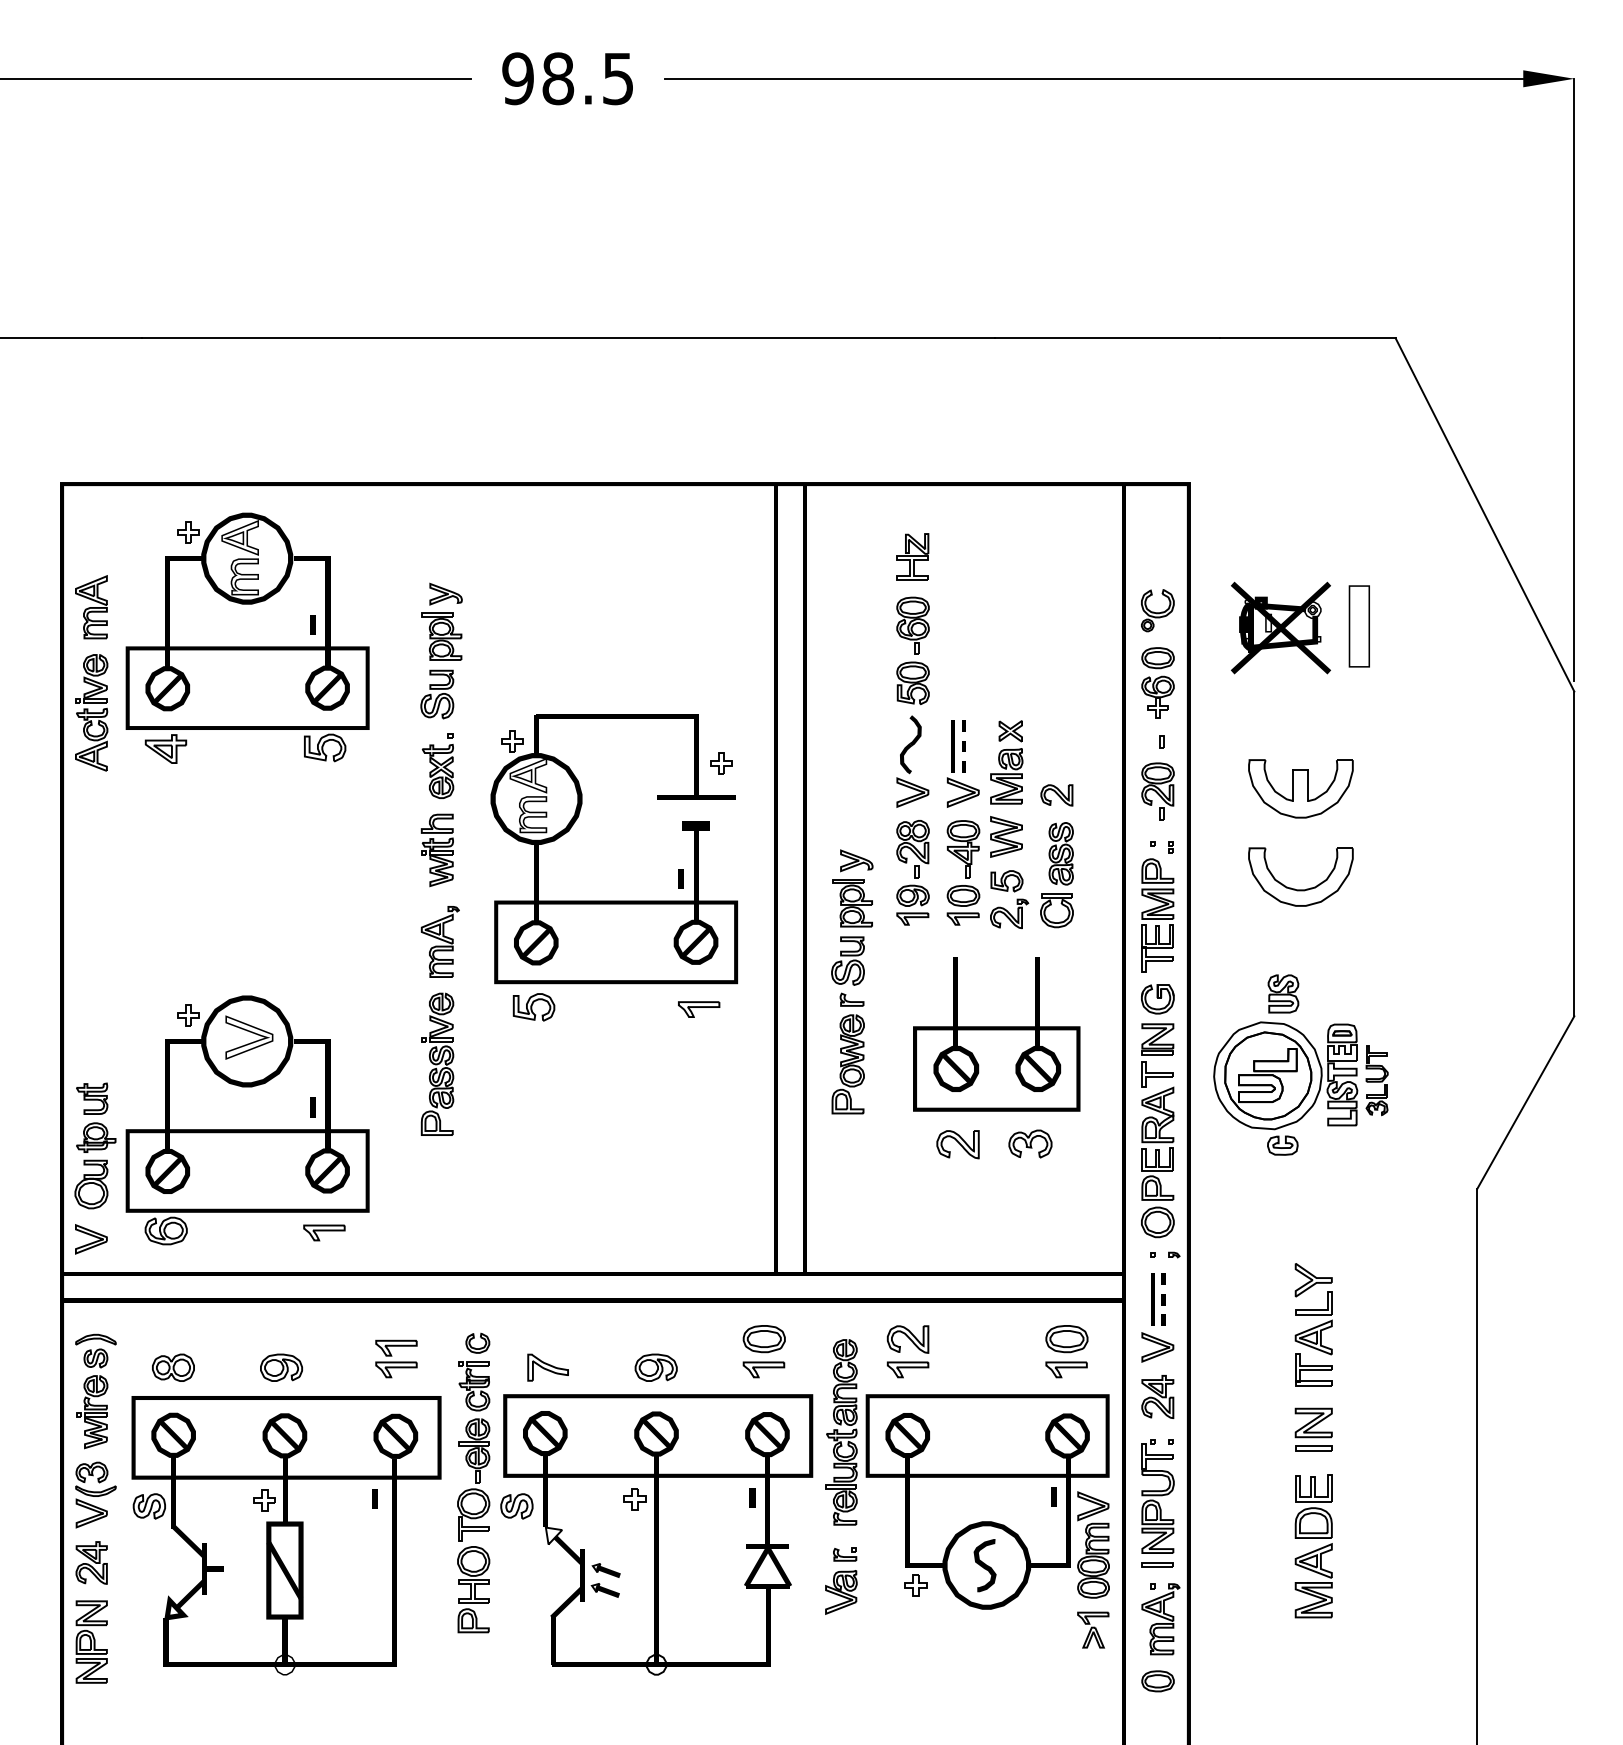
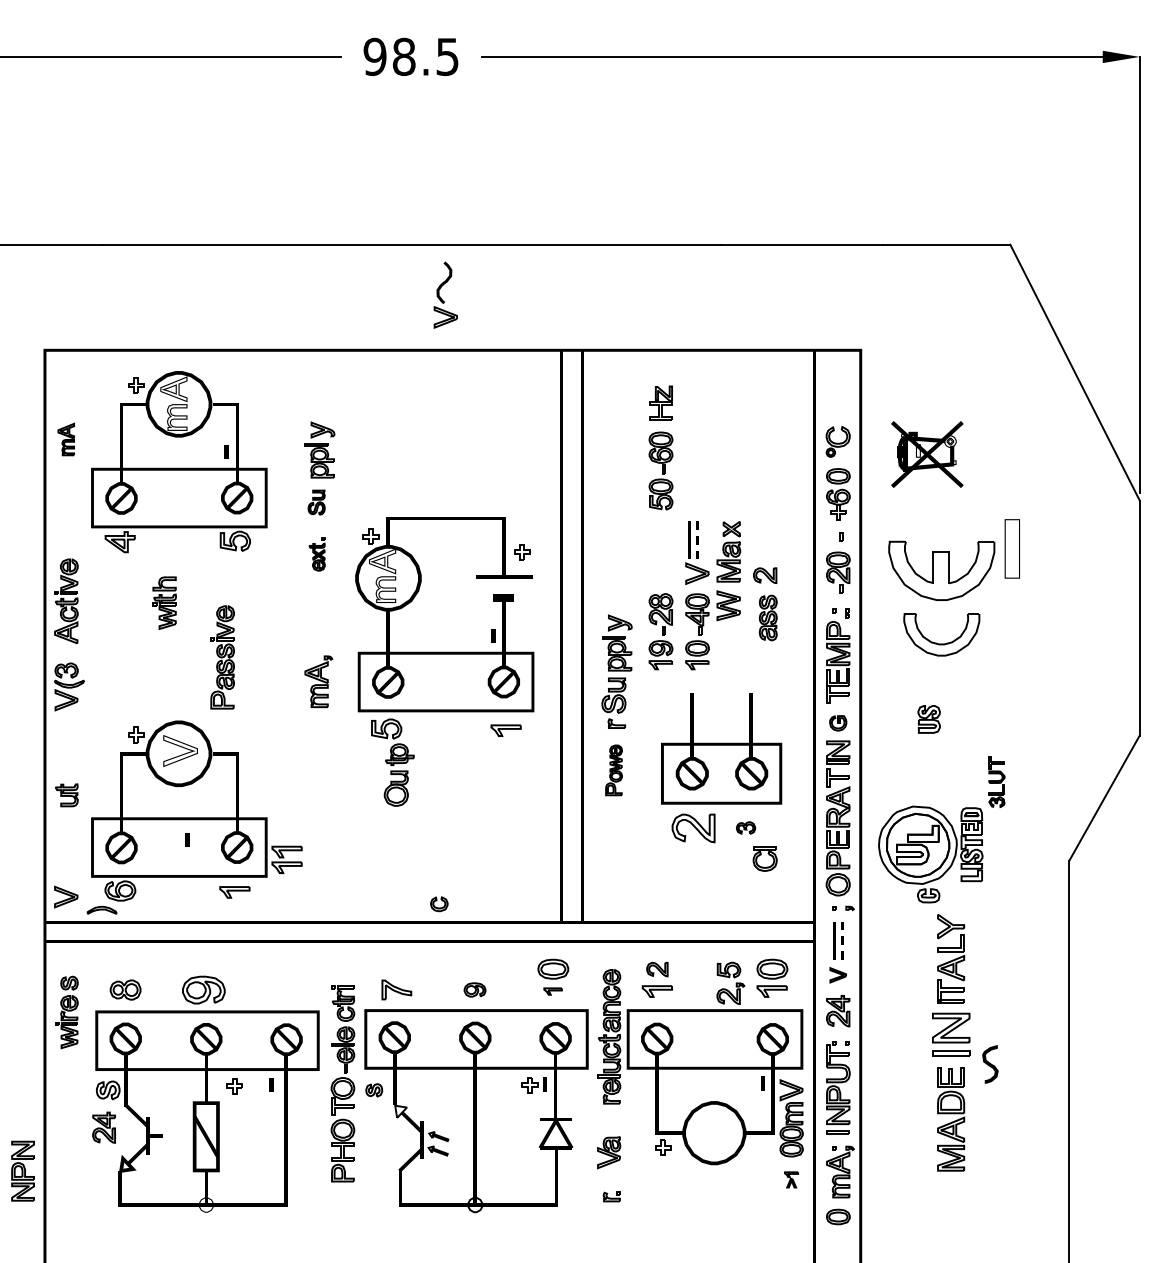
part: (91, 607) -> (66, 439), size x0.7
part: (1358, 626) -> (1011, 548), moved
part: (437, 694) -> (316, 502), size x0.7
part: (91, 712) -> (66, 601), moved
part: (437, 765) -> (316, 554), size x0.7
part: (907, 766) -> (441, 298), moved
part: (1300, 788) -> (941, 570), size x1.4
part: (436, 850) -> (164, 603), moved
part: (1016, 899) -> (735, 983), moved
part: (1056, 910) -> (764, 858), moved
part: (1157, 999) -> (837, 723), size x0.7
part: (437, 1063) -> (222, 656), moved
part: (847, 1064) -> (613, 770), size x0.7
part: (1285, 1088) -> (930, 854), moved
curve: (312, 1107) -> (187, 839), moved
part: (1030, 1143) -> (746, 827), size x0.6
part: (957, 1144) -> (693, 828), size x1.4
part: (95, 1165) -> (399, 774), moved
part: (95, 1339) -> (101, 910), moved
part: (907, 1339) -> (656, 969), size x0.7
part: (477, 1342) -> (439, 903), moved
part: (1157, 1347) -> (837, 975), size x0.7
part: (396, 1358) -> (287, 859), moved
part: (281, 1367) -> (203, 989), size x1.4
part: (655, 1367) -> (474, 989), size x0.7
part: (763, 1369) -> (552, 991), size x0.6
part: (1313, 1429) -> (950, 1034), size x1.4
part: (95, 1494) -> (69, 686), moved
part: (634, 1499) -> (529, 1085), moved
part: (264, 1500) -> (234, 1086), moved
part: (516, 1506) -> (373, 1090), size x0.7
part: (845, 1554) -> (612, 1196), moved
part: (91, 1562) -> (103, 1127), moved
curve: (984, 1565) -> (989, 1064), moved
part: (1093, 1629) -> (791, 1179), size x0.6
part: (91, 1641) -> (22, 1170), moved

